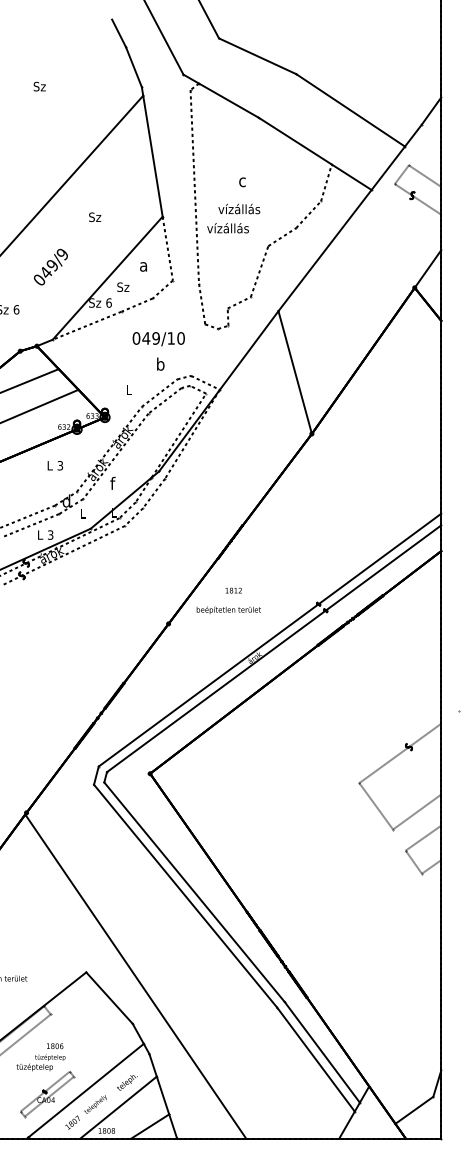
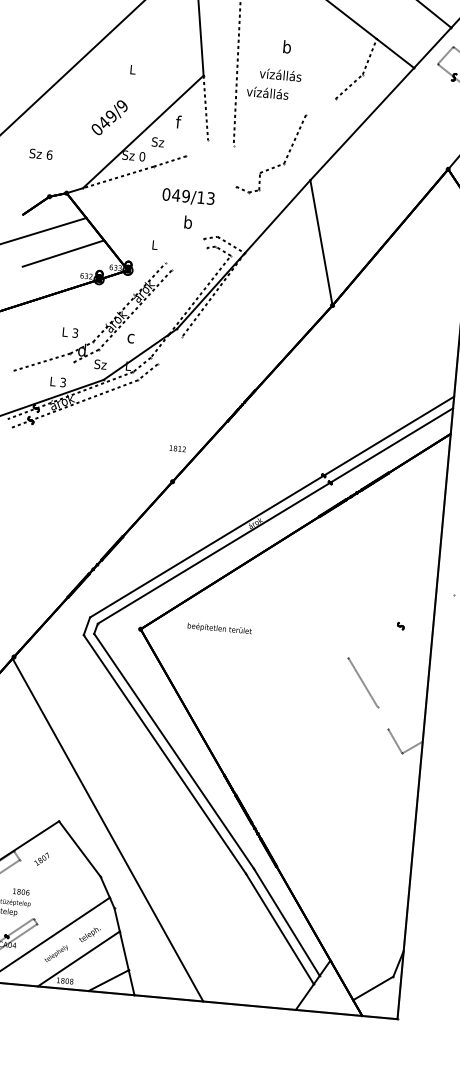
text: (243, 180) -> (287, 46), c -> b
text: (95, 217) -> (136, 70), Sz -> L
line: (282, 237) -> (321, 107), removed
text: (143, 264) -> (180, 121), a -> f
text: (50, 266) -> (109, 117), moved
line: (162, 289) -> (196, 148), removed
text: (108, 302) -> (141, 156), 6 -> 0
line: (202, 303) -> (235, 165), removed
text: (180, 338) -> (210, 198), 049/10 -> 049/13
line: (159, 392) -> (184, 250), removed
line: (164, 400) -> (188, 258), removed
text: (55, 465) -> (70, 332), moved
text: (113, 482) -> (130, 335), f -> c
line: (154, 493) -> (170, 350), removed
text: (86, 513) -> (100, 364), L -> Sz
line: (31, 525) -> (44, 371), removed
text: (233, 590) -> (177, 448), moved
text: (228, 609) -> (219, 628), moved
line: (400, 753) -> (391, 631), removed
line: (417, 811) -> (403, 691), removed
line: (423, 837) -> (407, 717), removed
text: (72, 1122) -> (41, 859), moved

